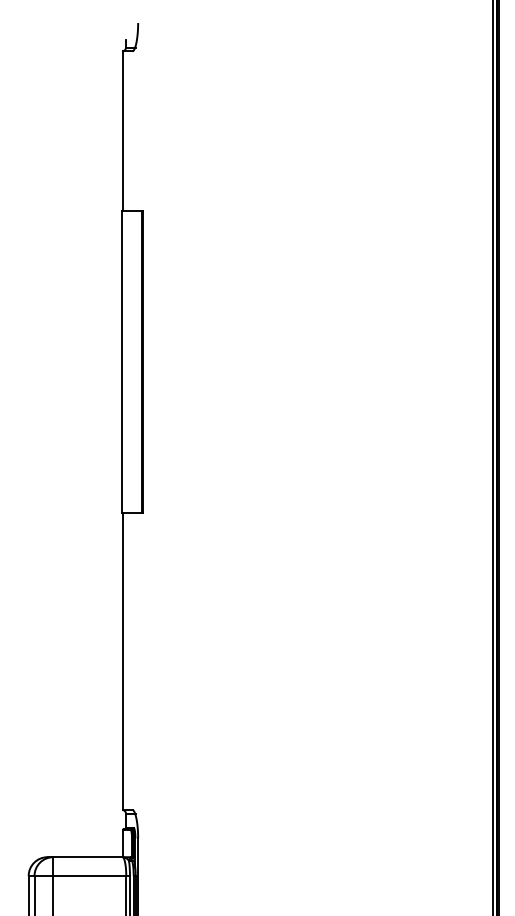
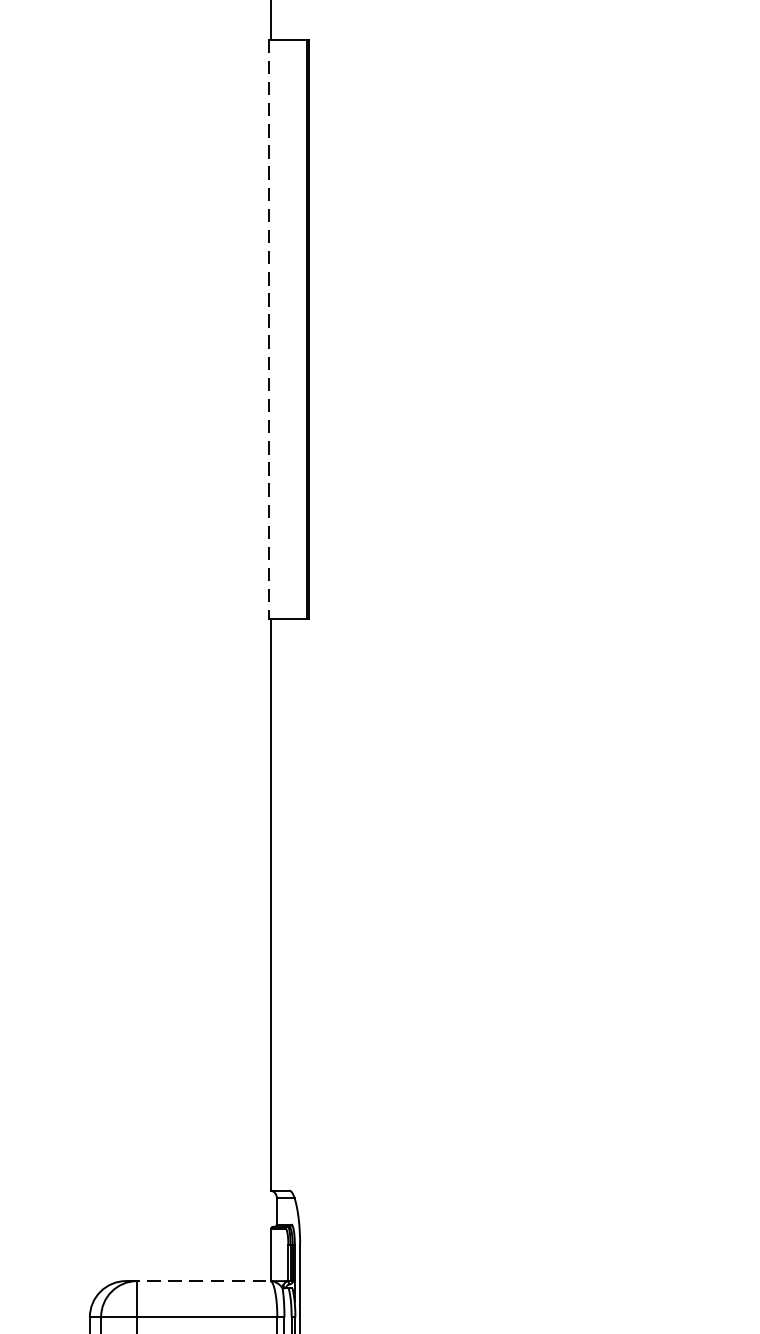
line: (122, 361) -> (270, 328), solid -> dashed
line: (85, 857) -> (198, 1281), solid -> dashed

